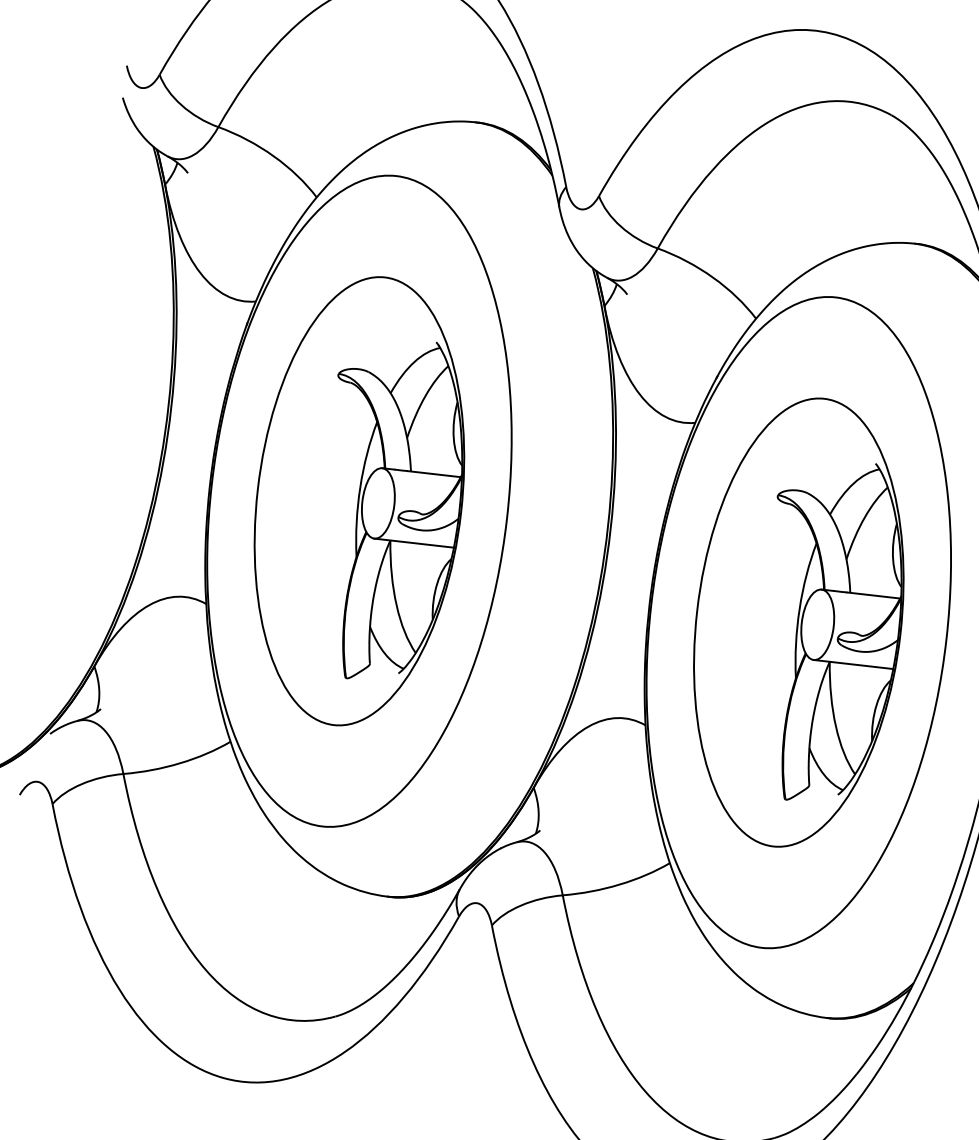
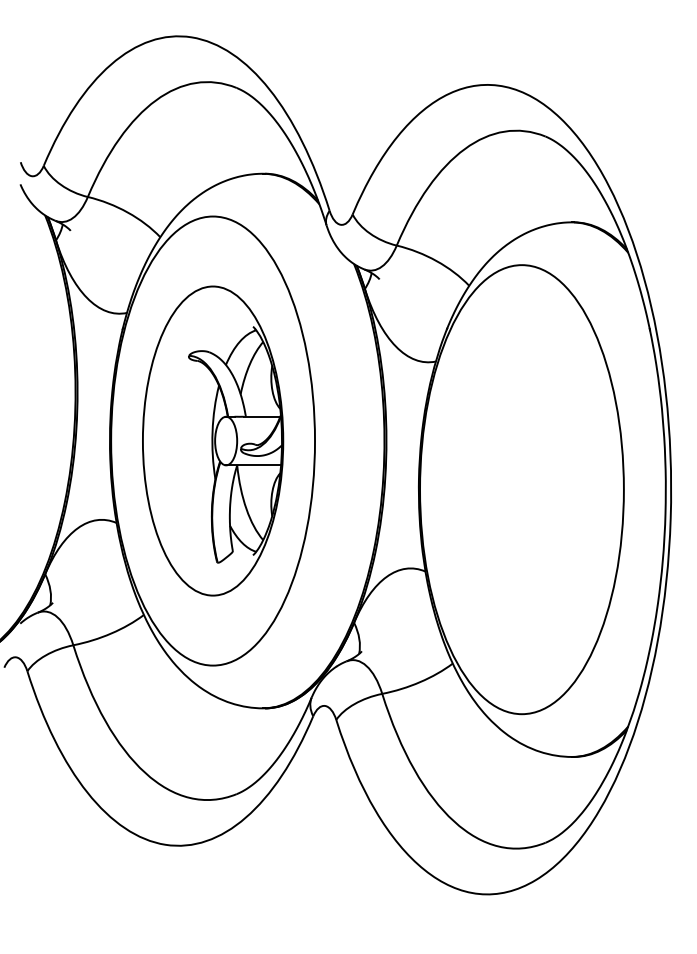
part: (798, 622) -> (521, 489), removed

